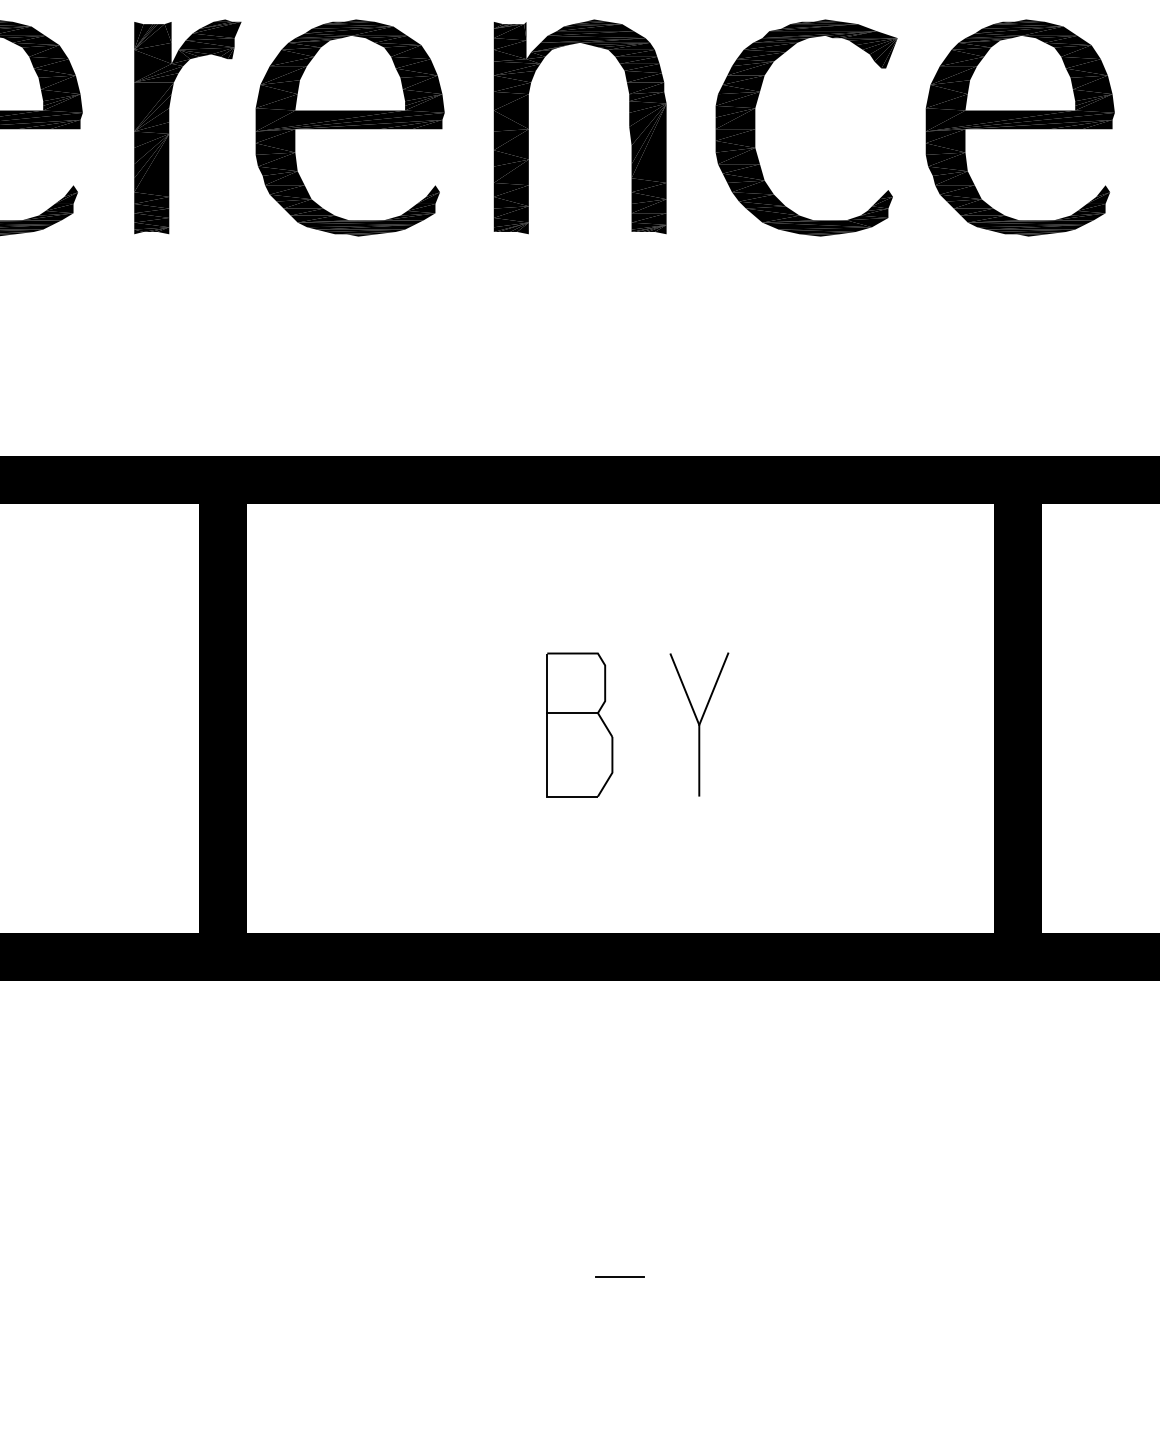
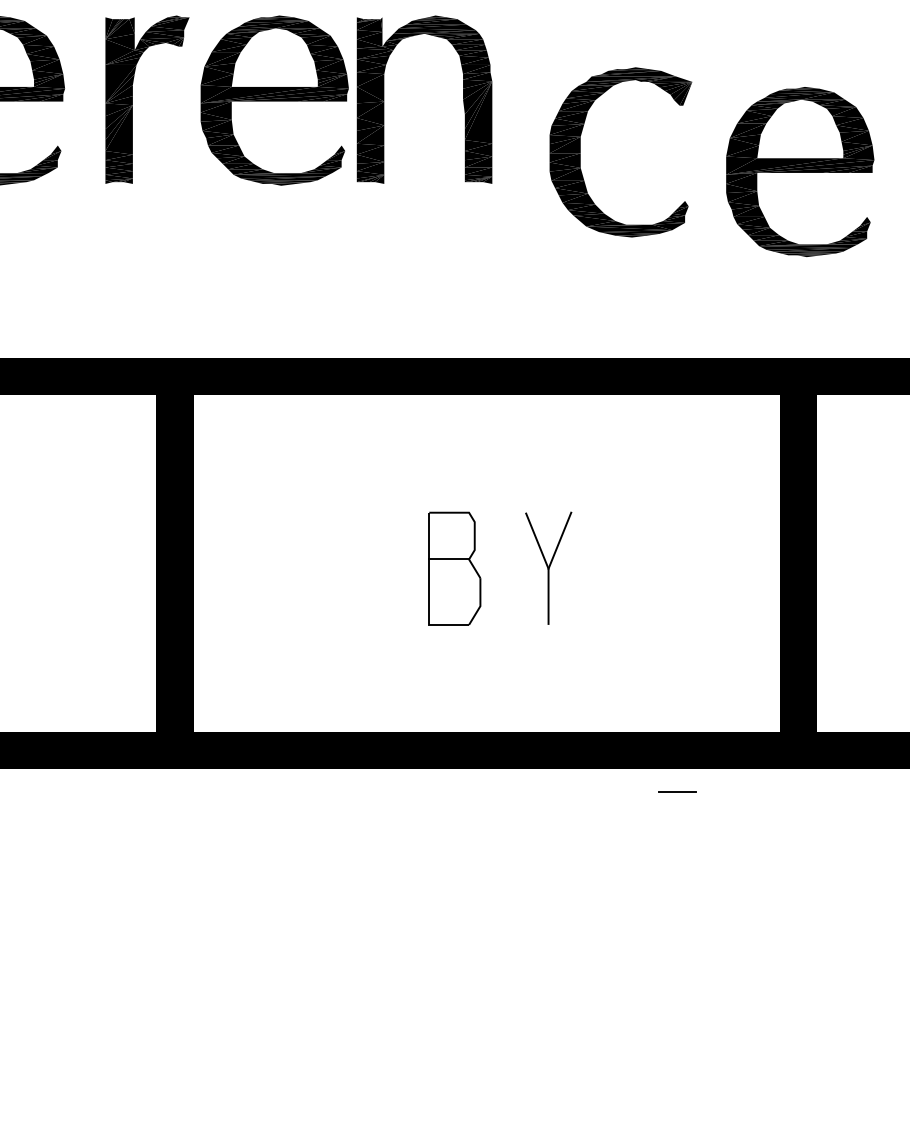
part: (629, 126) -> (463, 99), moved
part: (755, 127) -> (580, 151), moved
part: (1019, 127) -> (799, 171), moved
line: (619, 1276) -> (677, 791), moved

